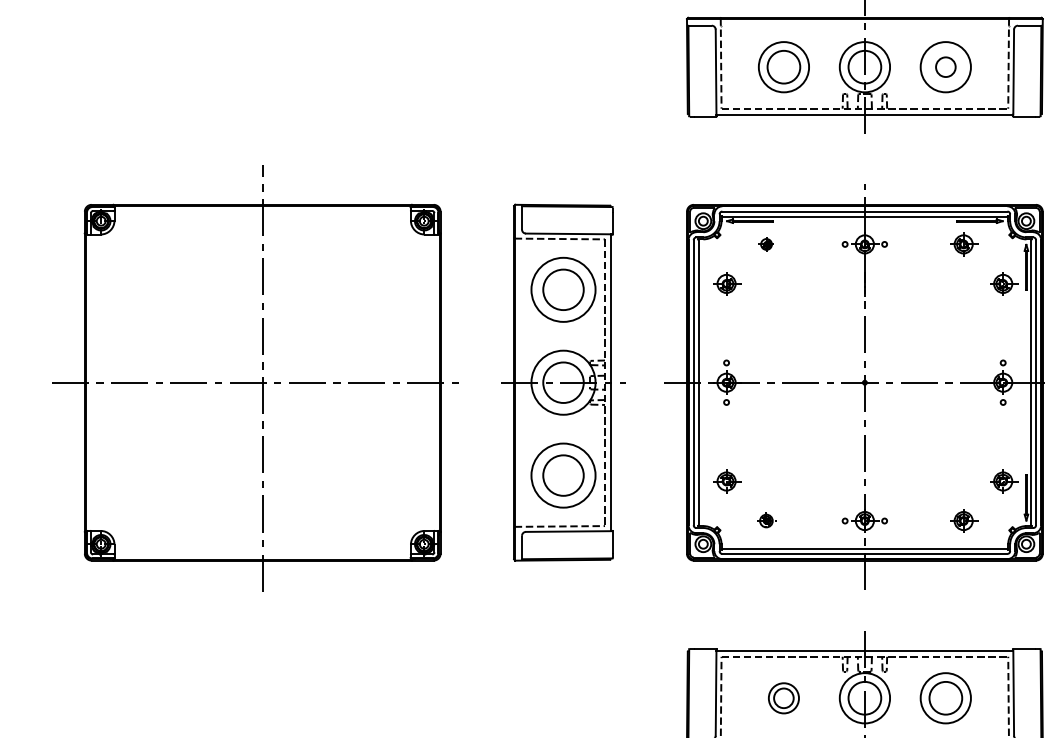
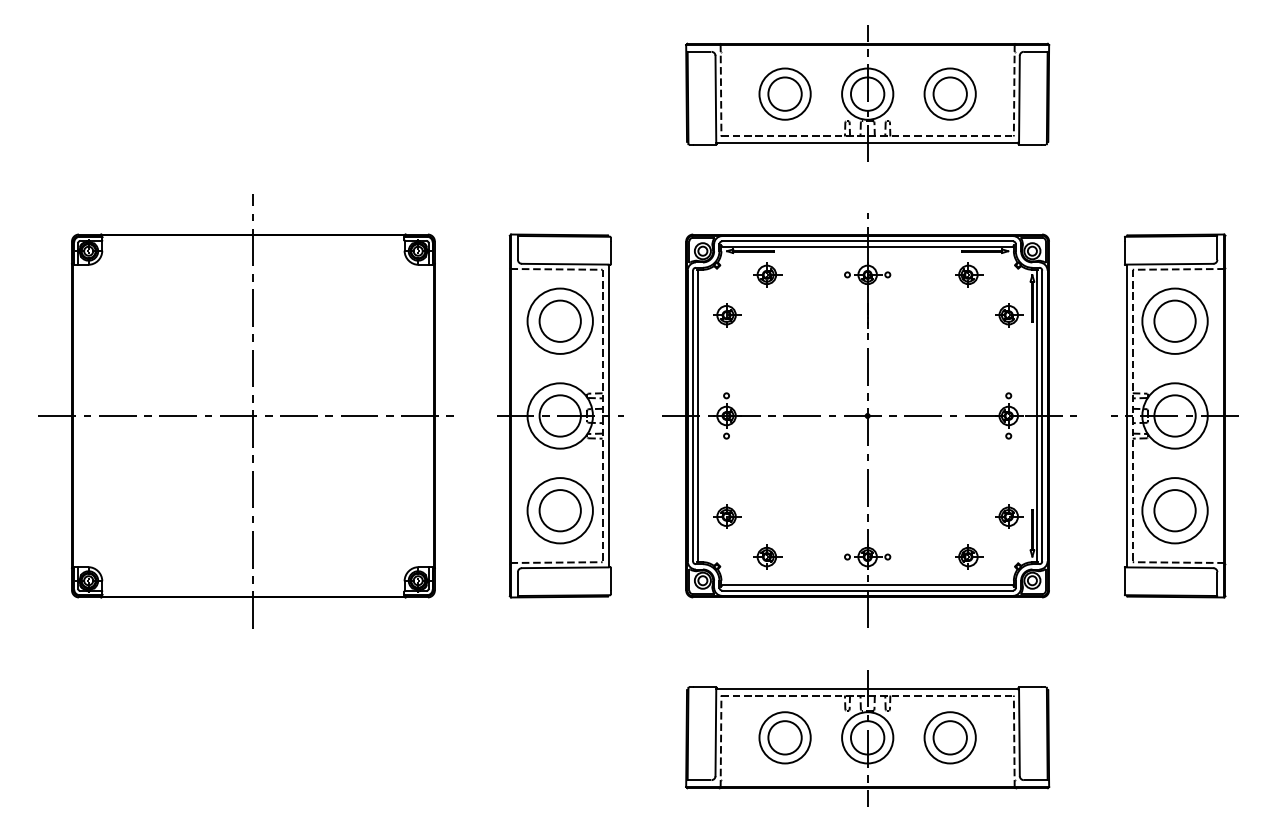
circle: (945, 66) -> (949, 93), size x1.67
part: (766, 244) -> (767, 274), size x1.67
part: (766, 520) -> (767, 556), size x1.43
part: (783, 697) -> (784, 737), size x1.67

